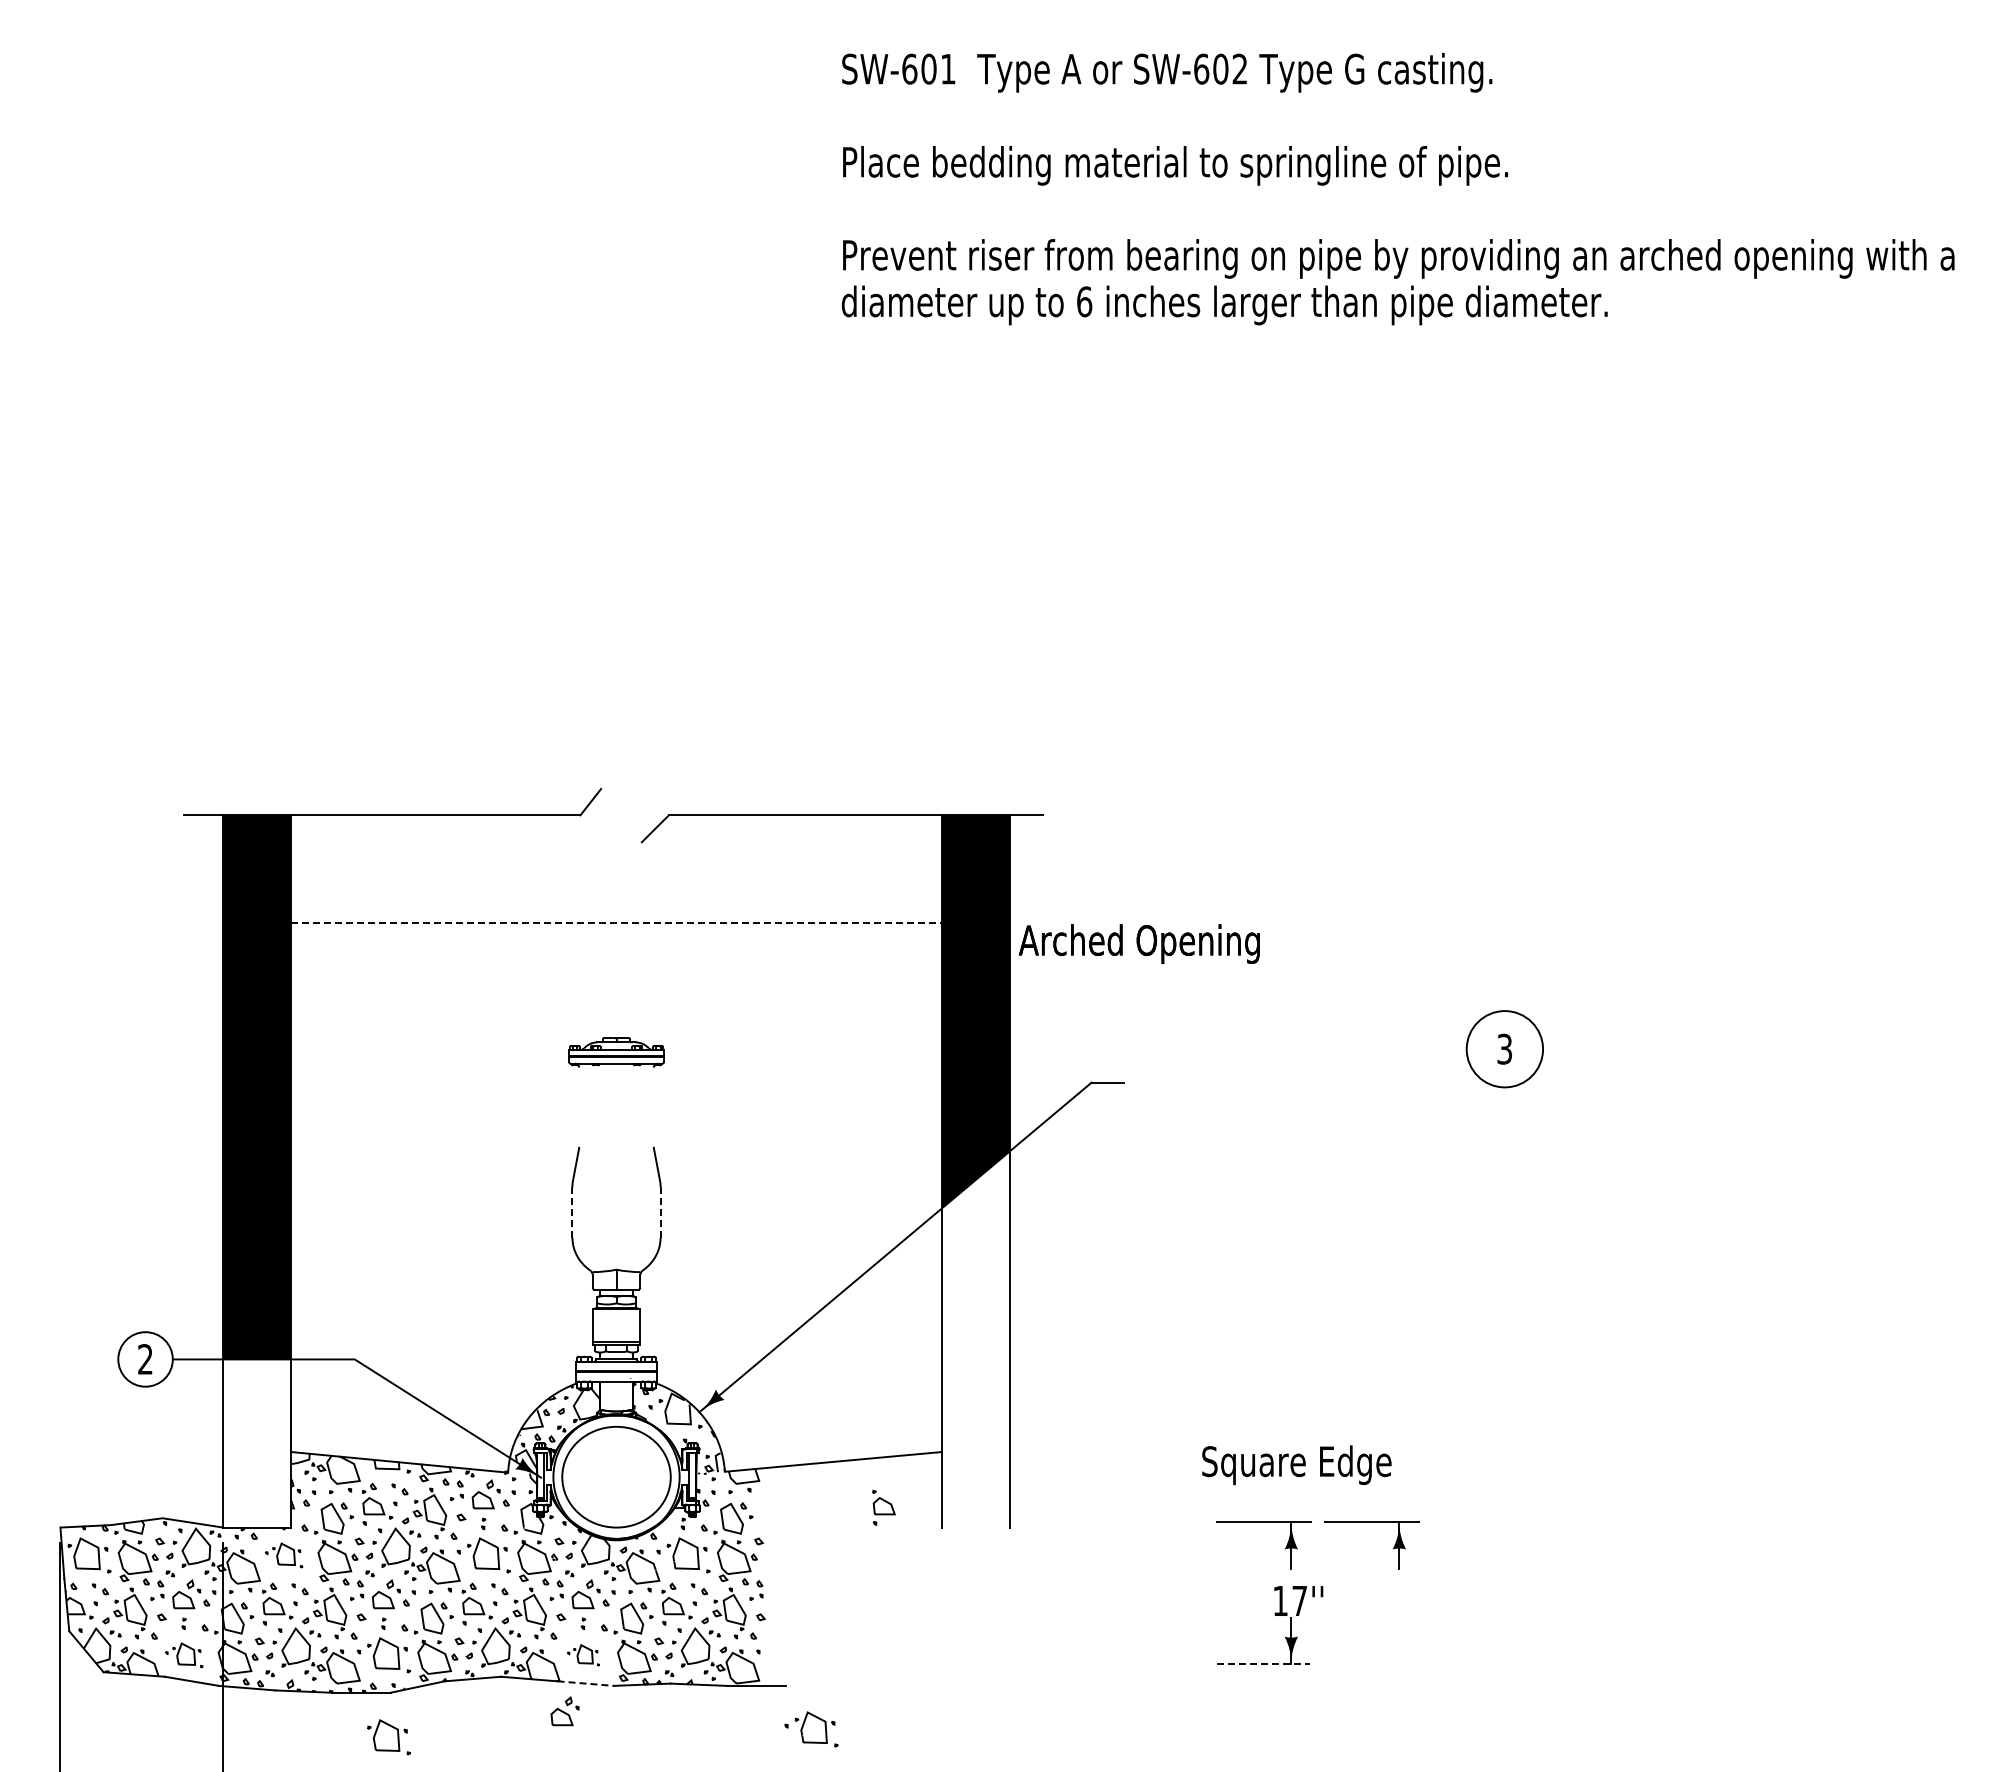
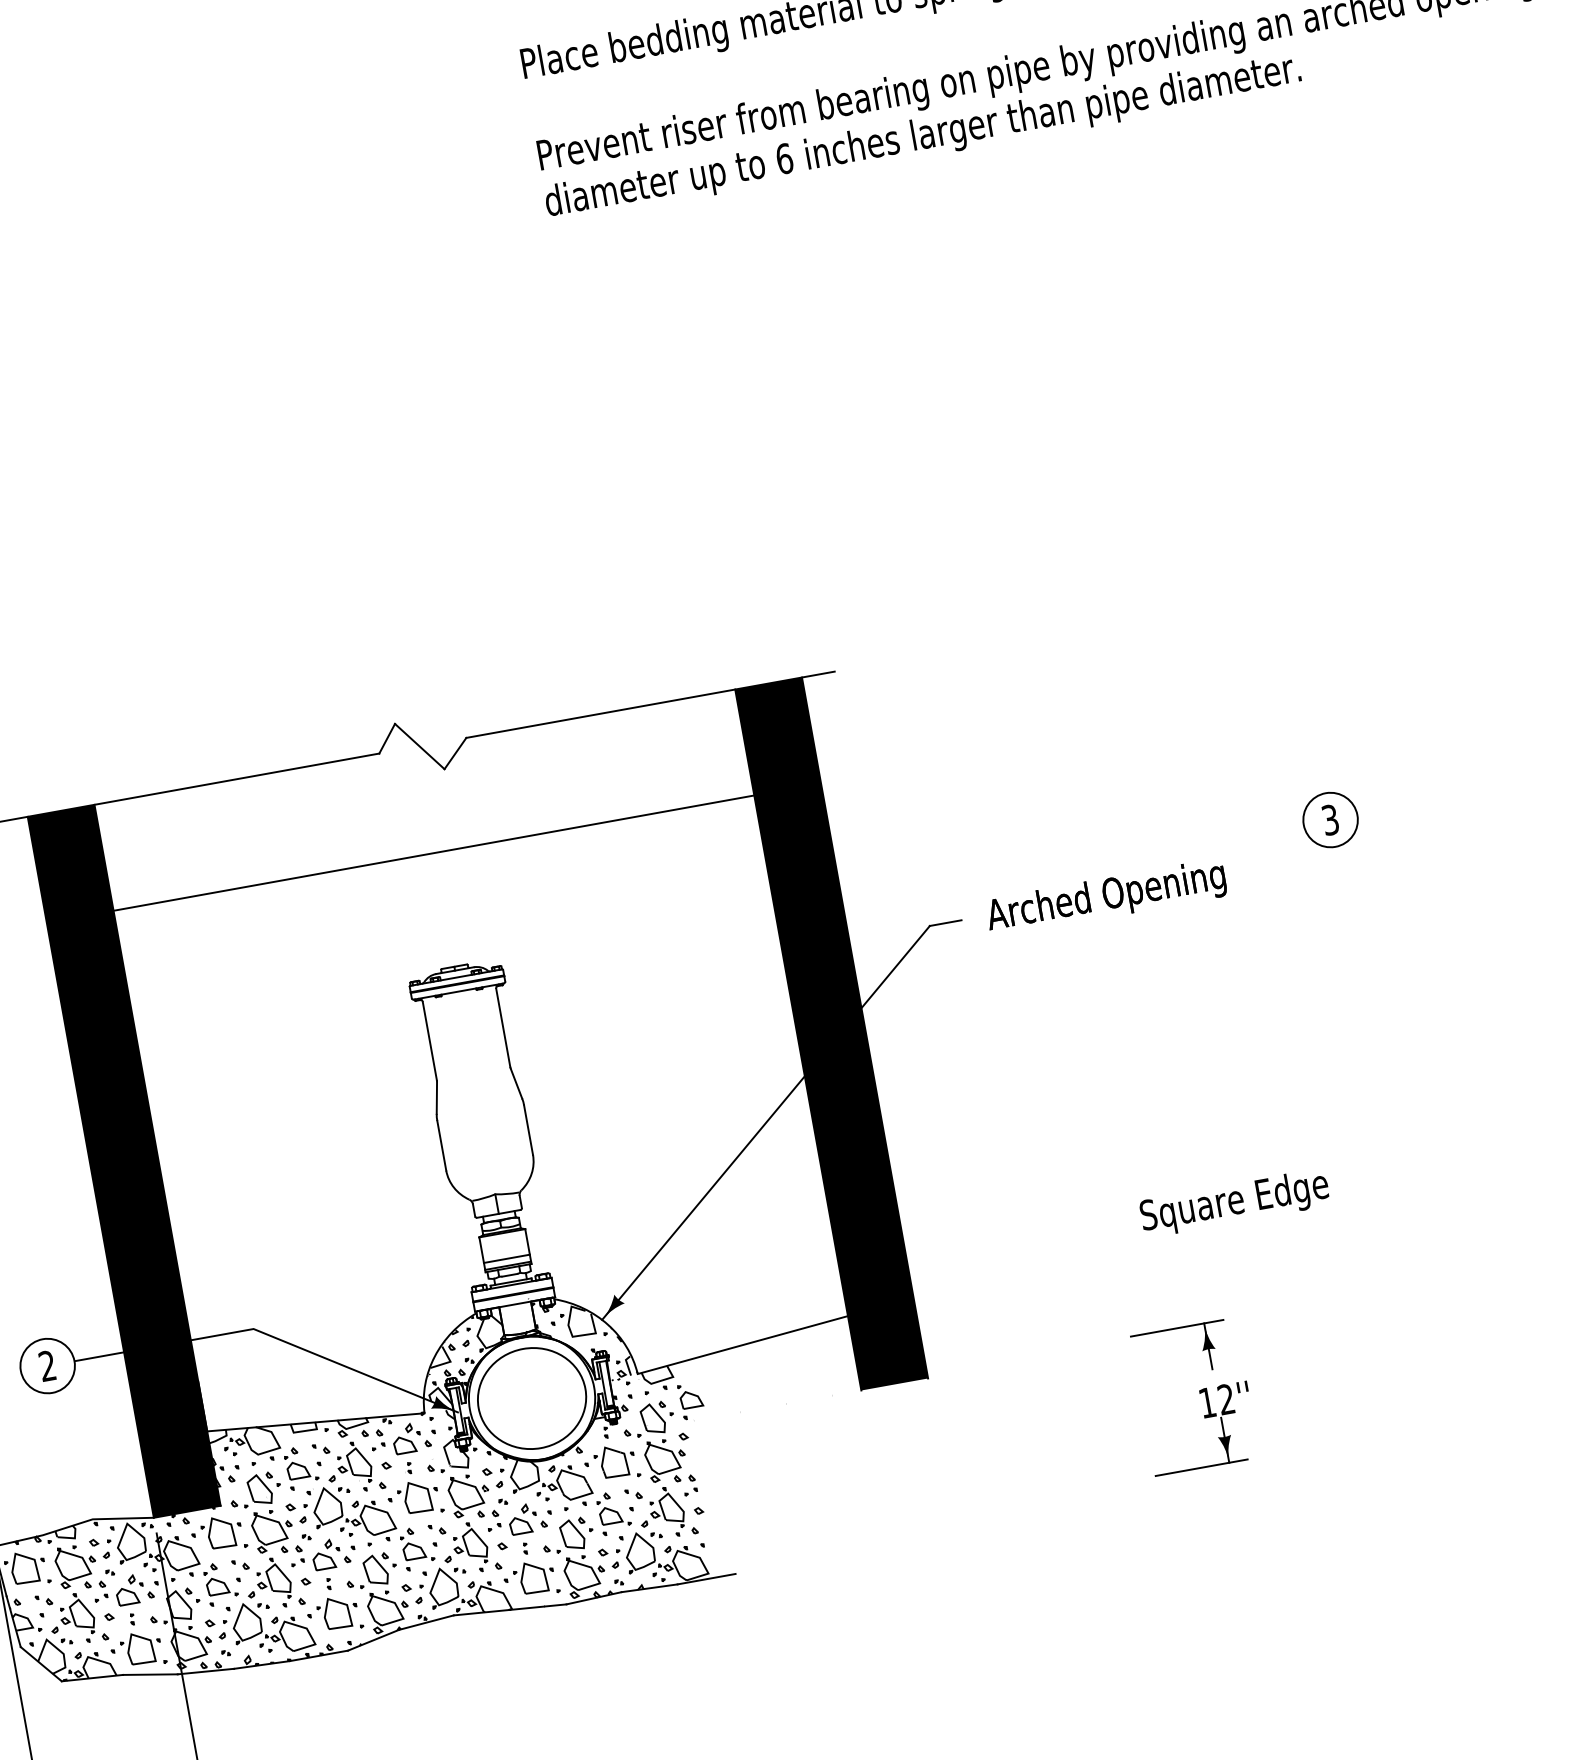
line: (621, 815) -> (419, 746), added
line: (616, 923) -> (433, 853), dashed -> solid
text: (1138, 944) -> (1105, 898), moved
circle: (1504, 1048) -> (1330, 819), size x0.71
line: (579, 1106) -> (429, 1040), added
line: (653, 1106) -> (502, 1027), added
line: (572, 1211) -> (441, 1144), dashed -> solid
line: (660, 1211) -> (528, 1129), dashed -> solid
line: (616, 1335) -> (506, 1259), added
fill: (975, 1339) -> (860, 1199), added
fill: (257, 1443) -> (172, 1428), added
text: (1296, 1465) -> (1234, 1203), moved
part: (883, 1507) -> (690, 1400), moved
part: (1392, 1549) -> (1308, 1332), removed
part: (284, 1555) -> (219, 1534), size x1.43
text: (1299, 1600) -> (1226, 1398), 17'' -> 12''
part: (184, 1655) -> (138, 1650), size x1.43
part: (583, 1655) -> (531, 1579), size x1.67
line: (1263, 1663) -> (1201, 1467), dashed -> solid
line: (586, 1683) -> (539, 1606), dashed -> solid
part: (564, 1711) -> (522, 1638), removed
part: (811, 1729) -> (768, 1612), removed
part: (388, 1737) -> (353, 1695), removed

